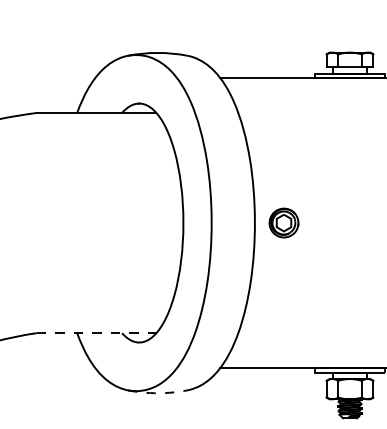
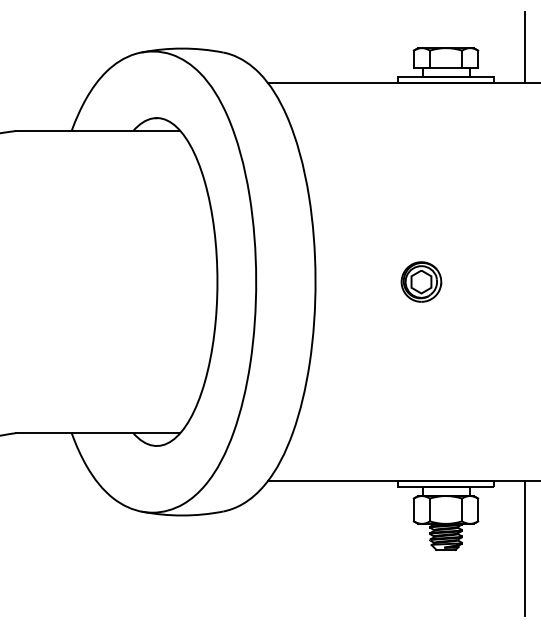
part: (284, 222) -> (421, 281), moved
line: (96, 333) -> (98, 433), dashed -> solid
arc: (157, 393) -> (182, 515), dashed -> solid

